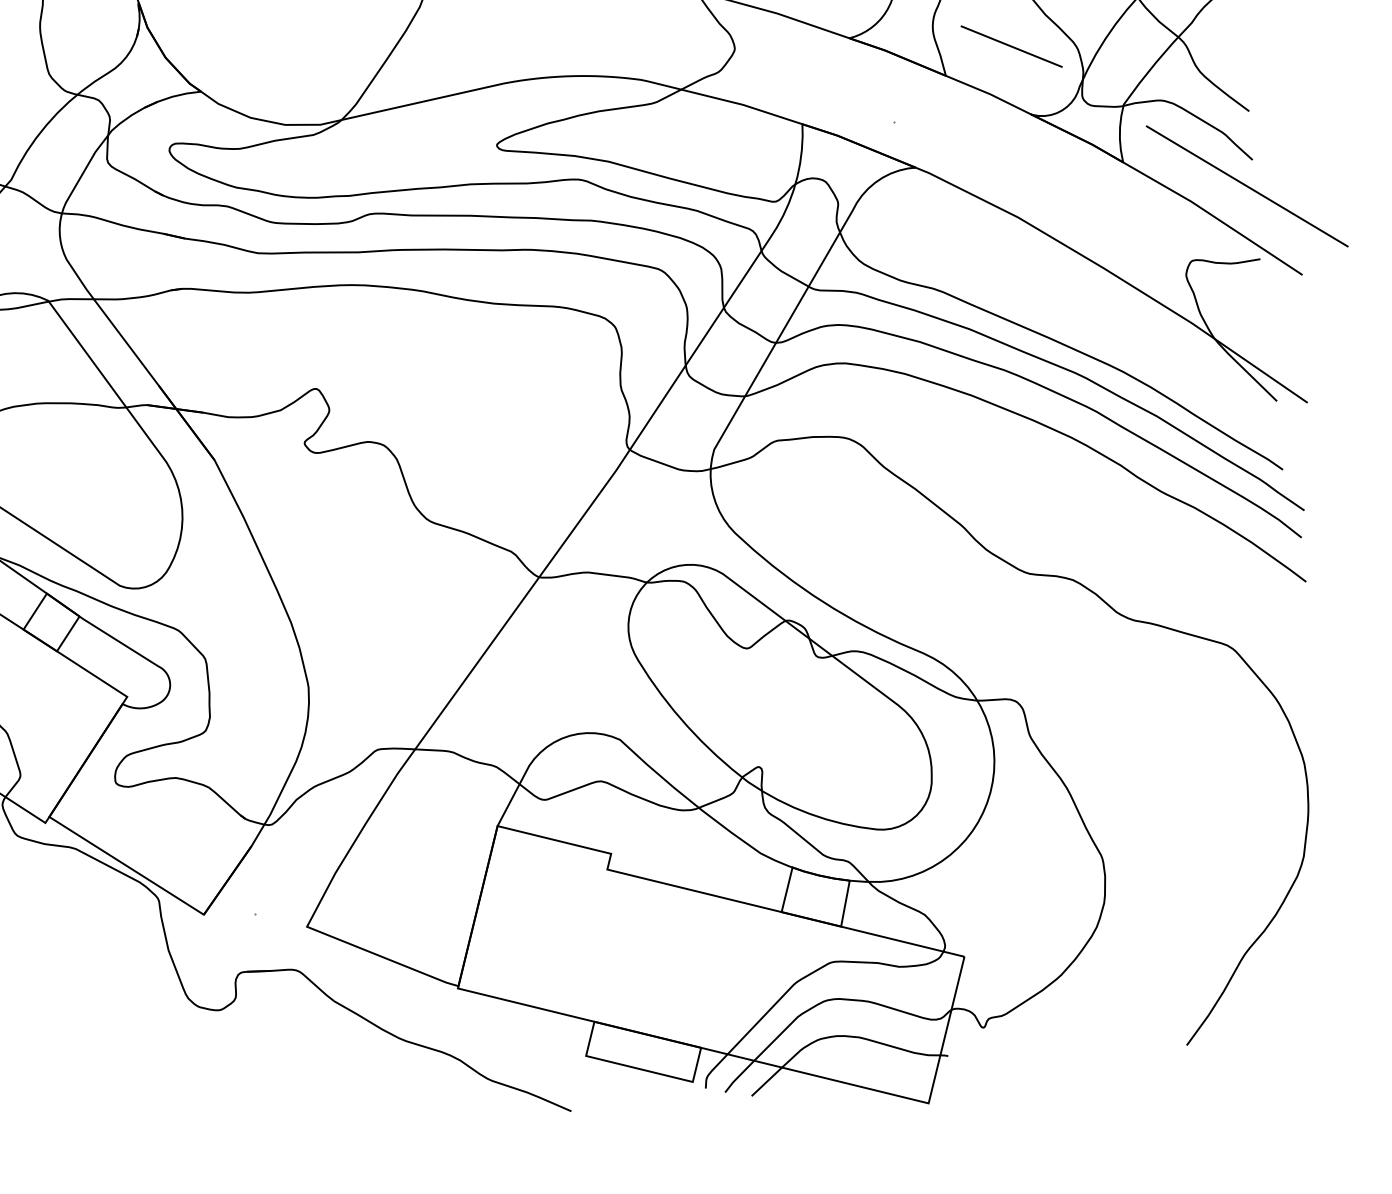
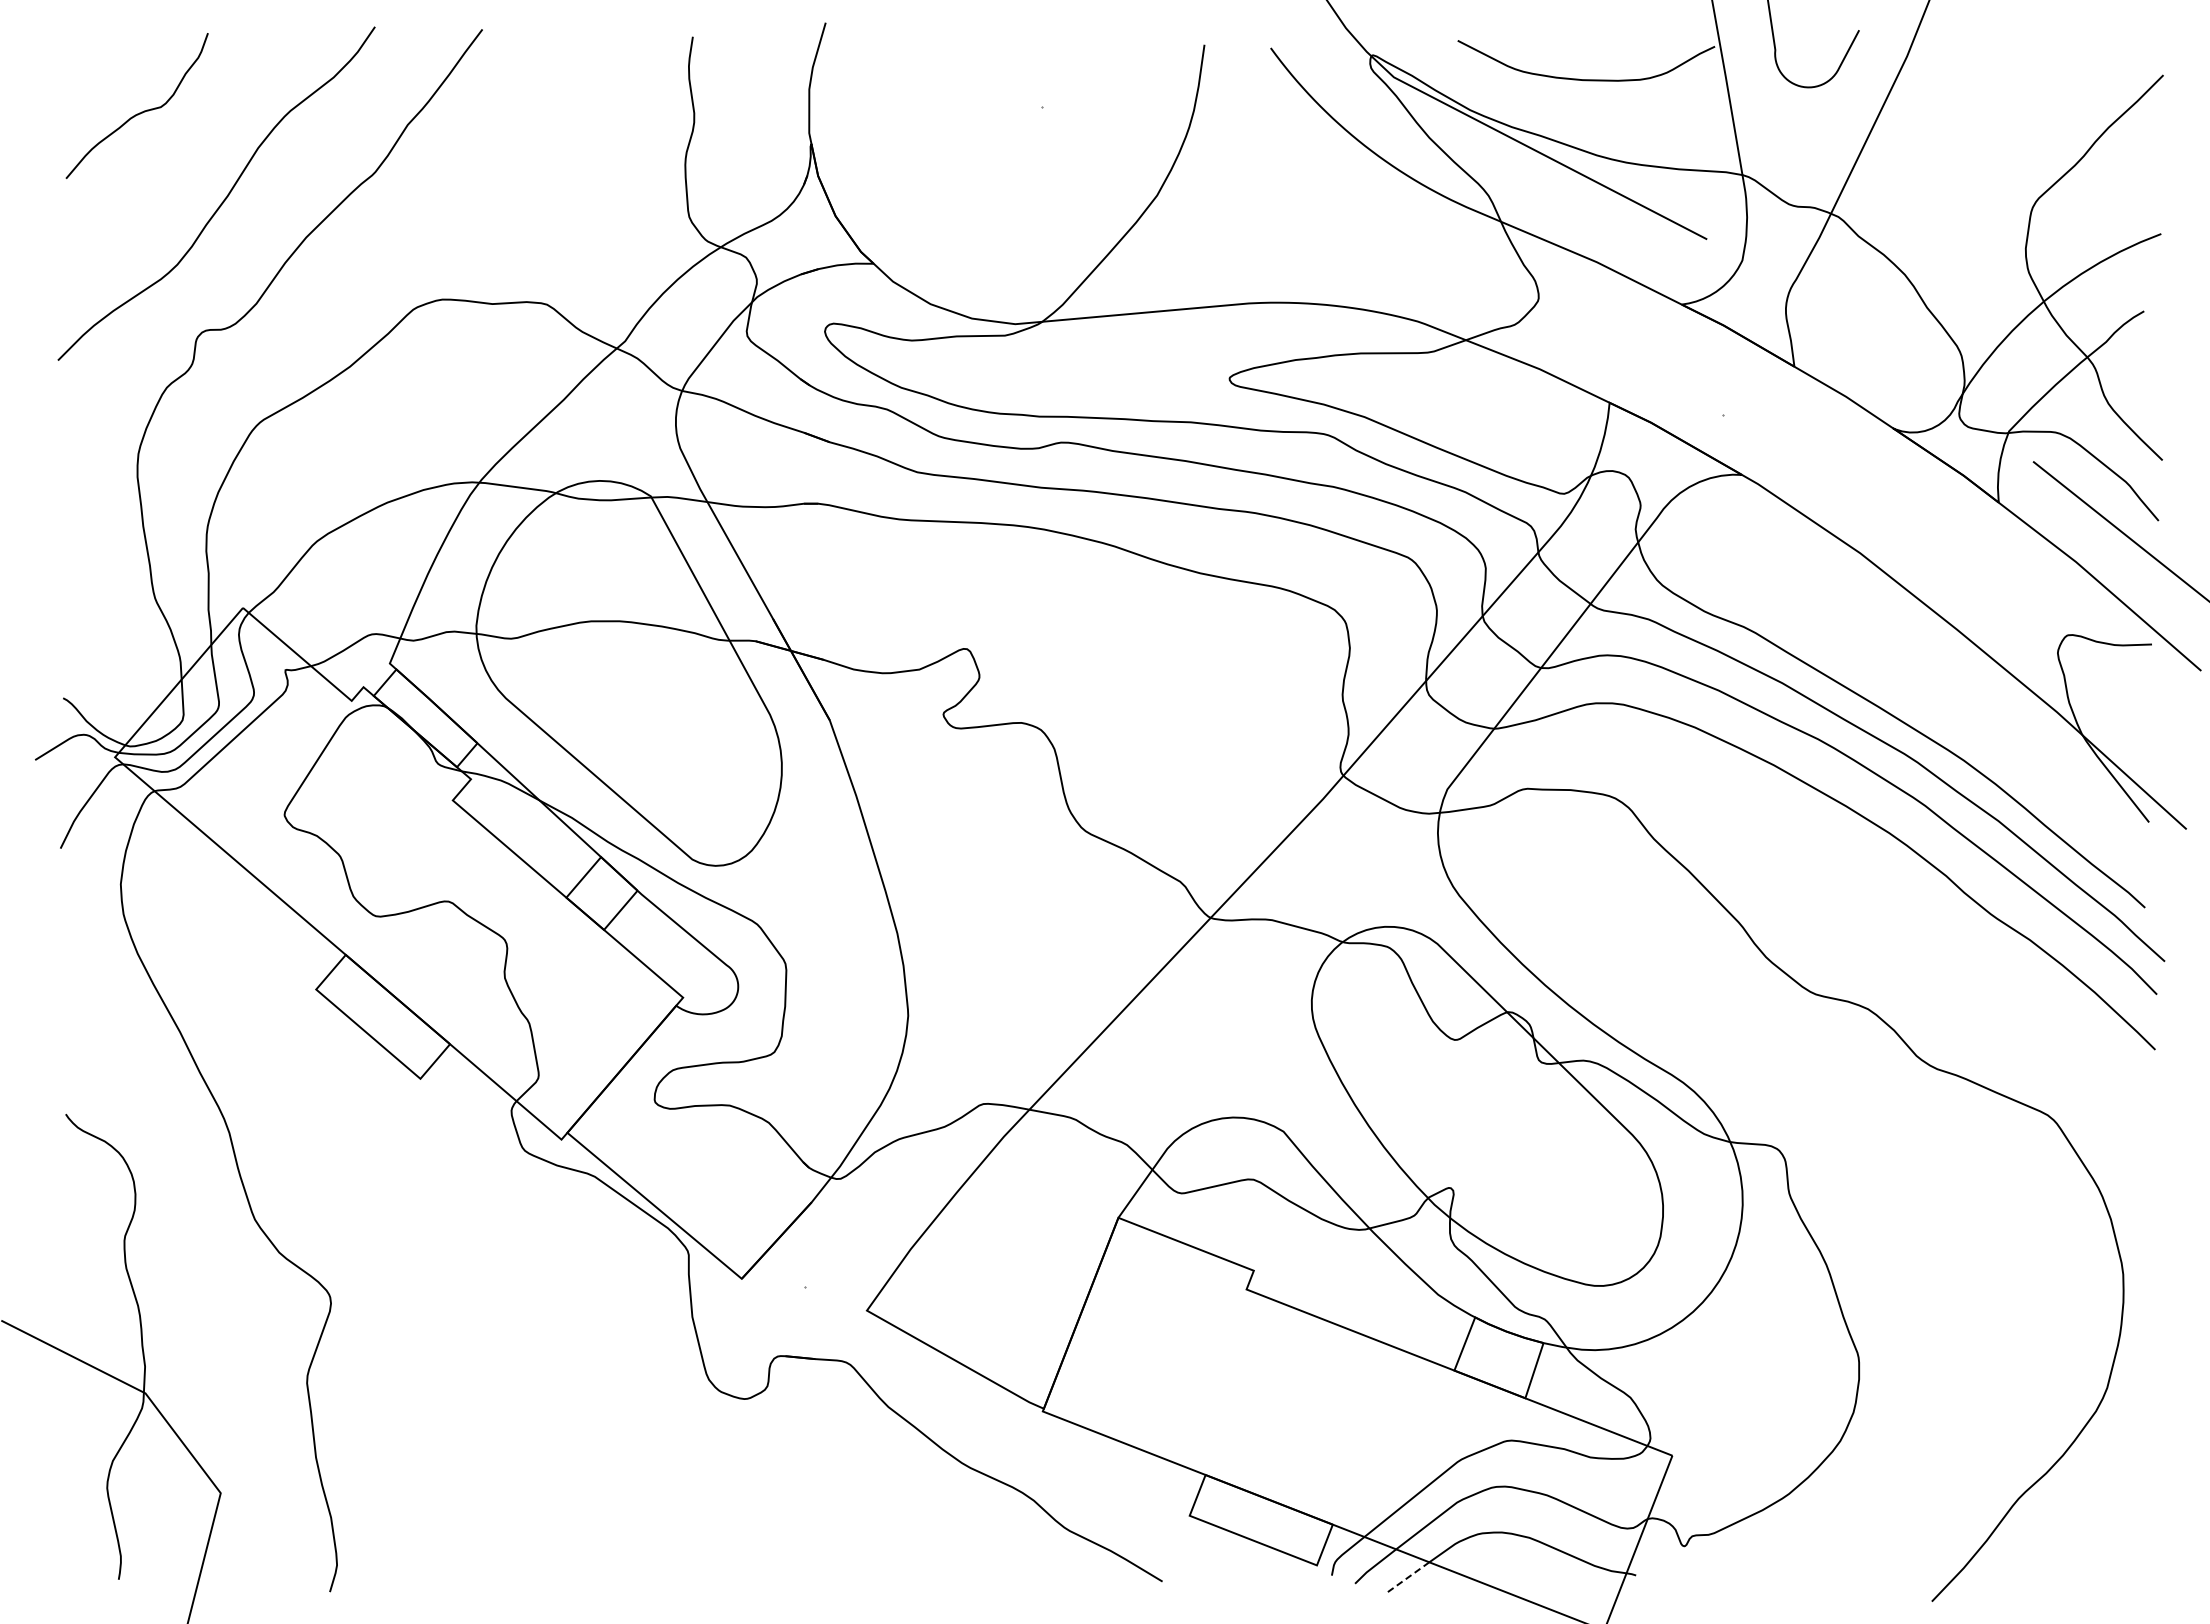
line: (1011, 46) -> (1880, 341), removed
line: (767, 1081) -> (1408, 1577), solid -> dashed

